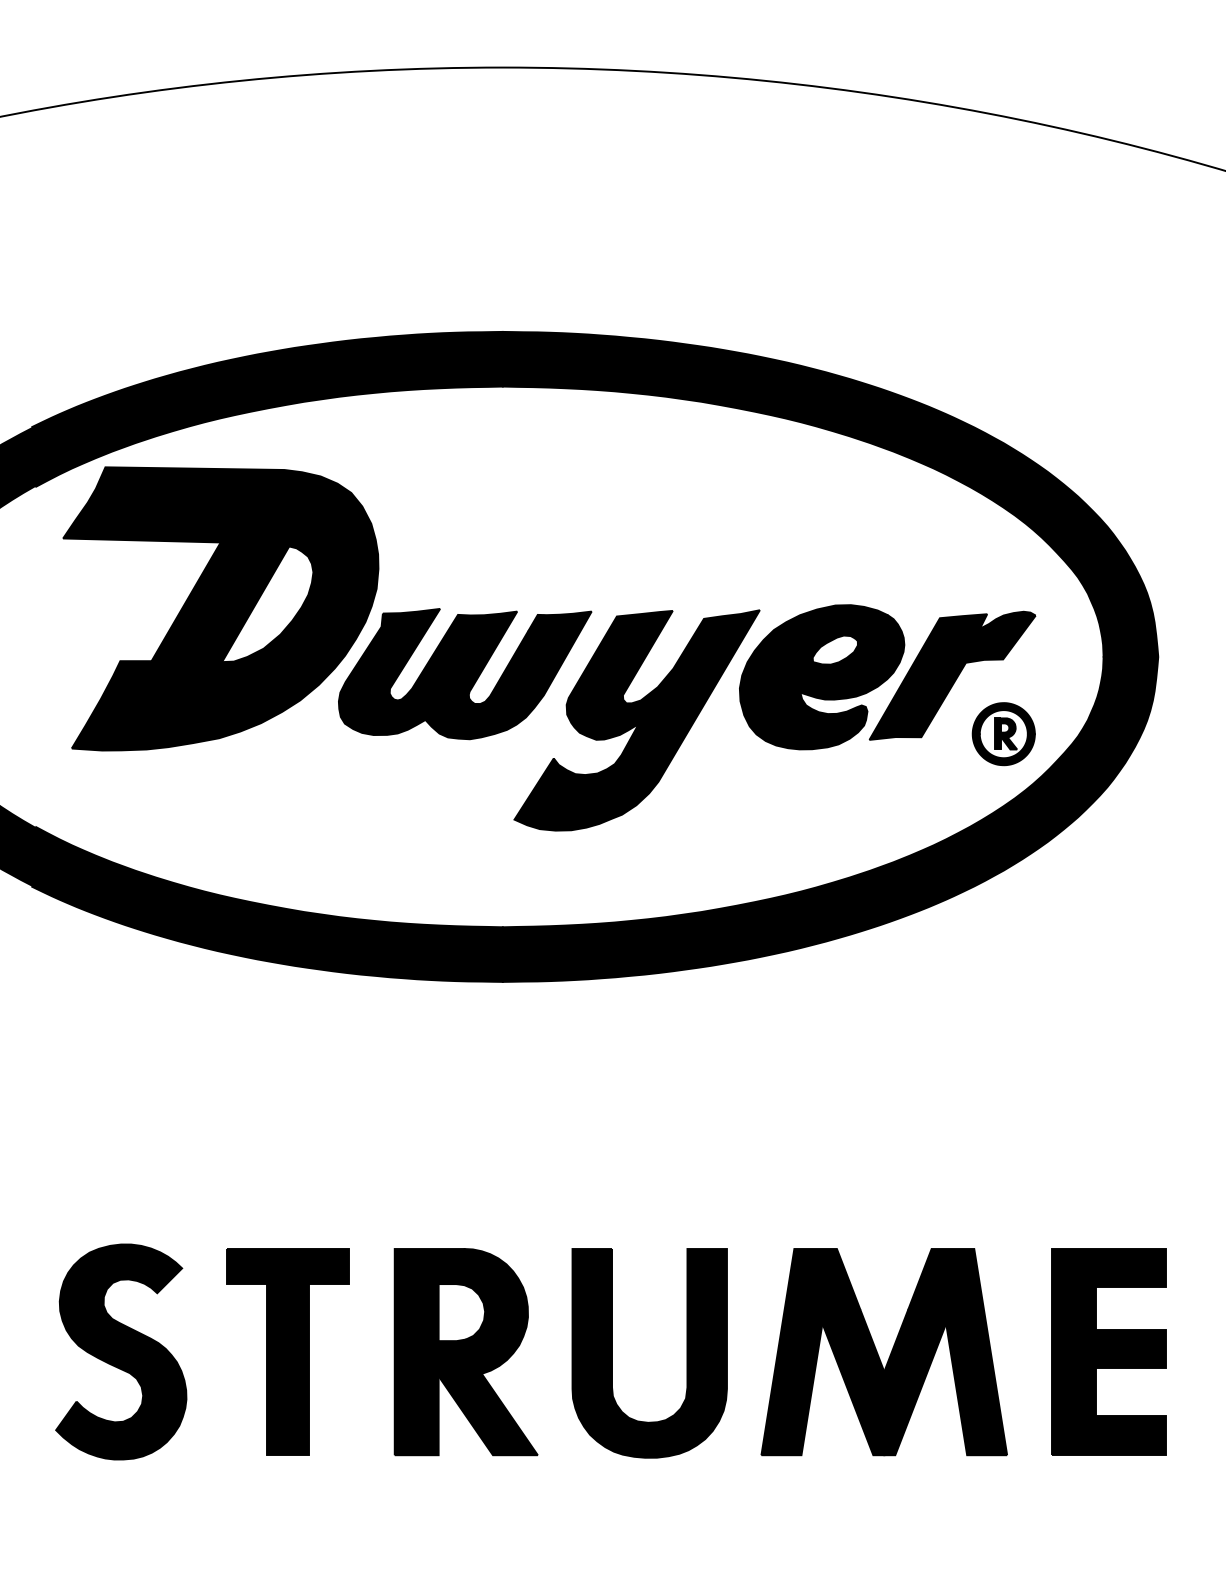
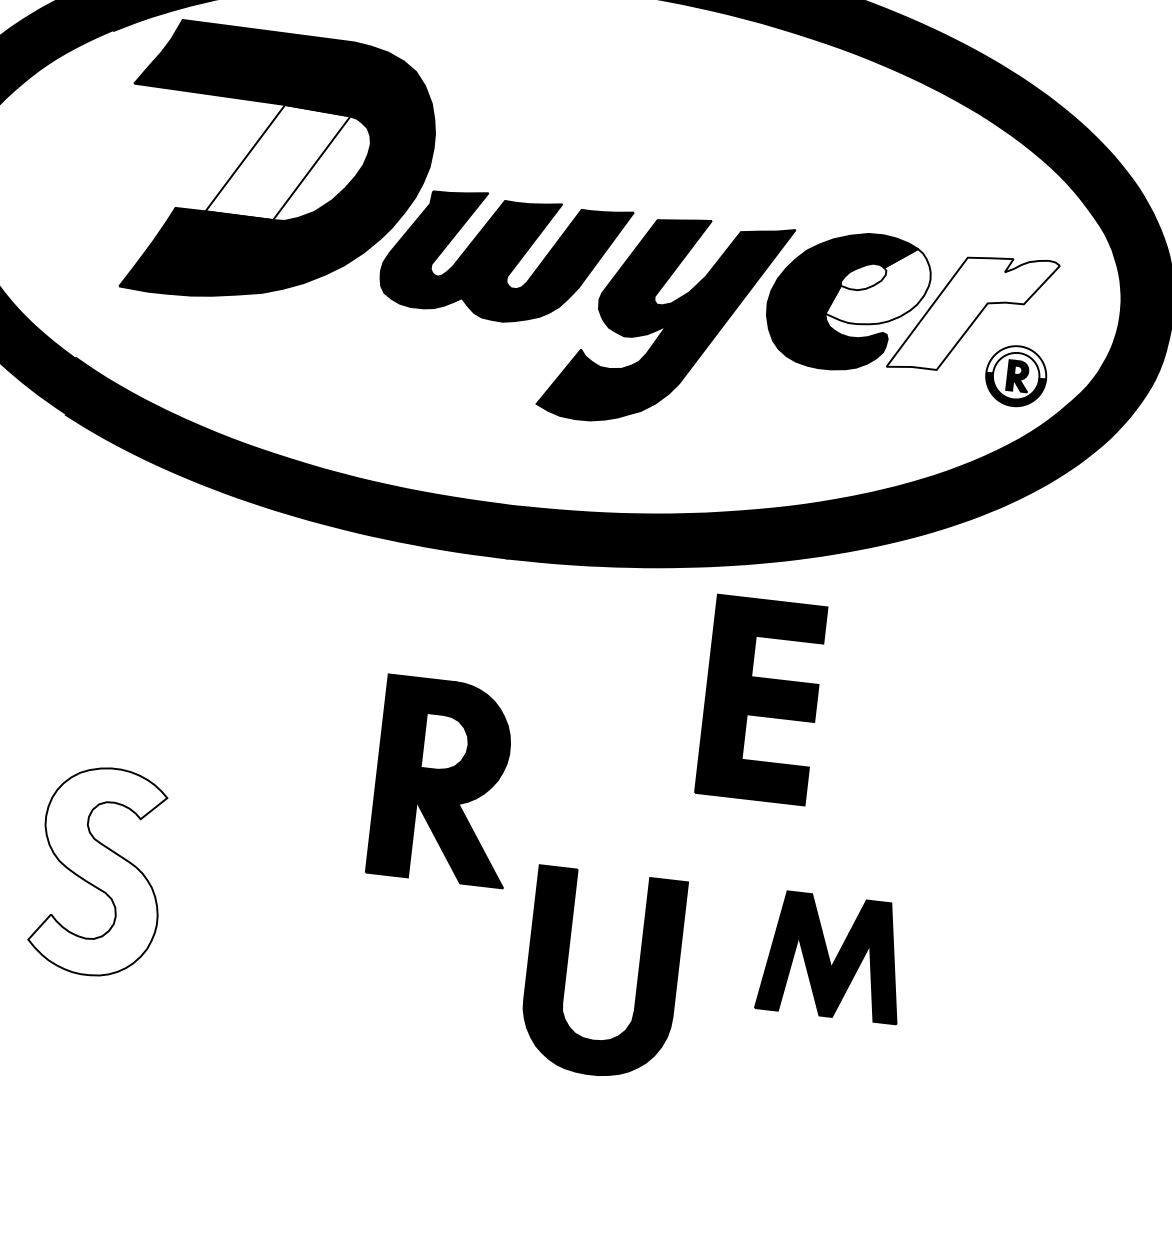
fill: (220, 602) -> (278, 162), removed
fill: (852, 657) -> (879, 285), removed
fill: (952, 675) -> (973, 314), removed
fill: (1003, 718) -> (1017, 361), removed
fill: (121, 1351) -> (99, 871), removed
part: (287, 1351) -> (259, 889), removed
part: (1108, 1351) -> (760, 699), moved
part: (465, 1352) -> (445, 781), moved
part: (883, 1352) -> (831, 956), size x0.6
part: (612, 1353) -> (566, 970), moved

